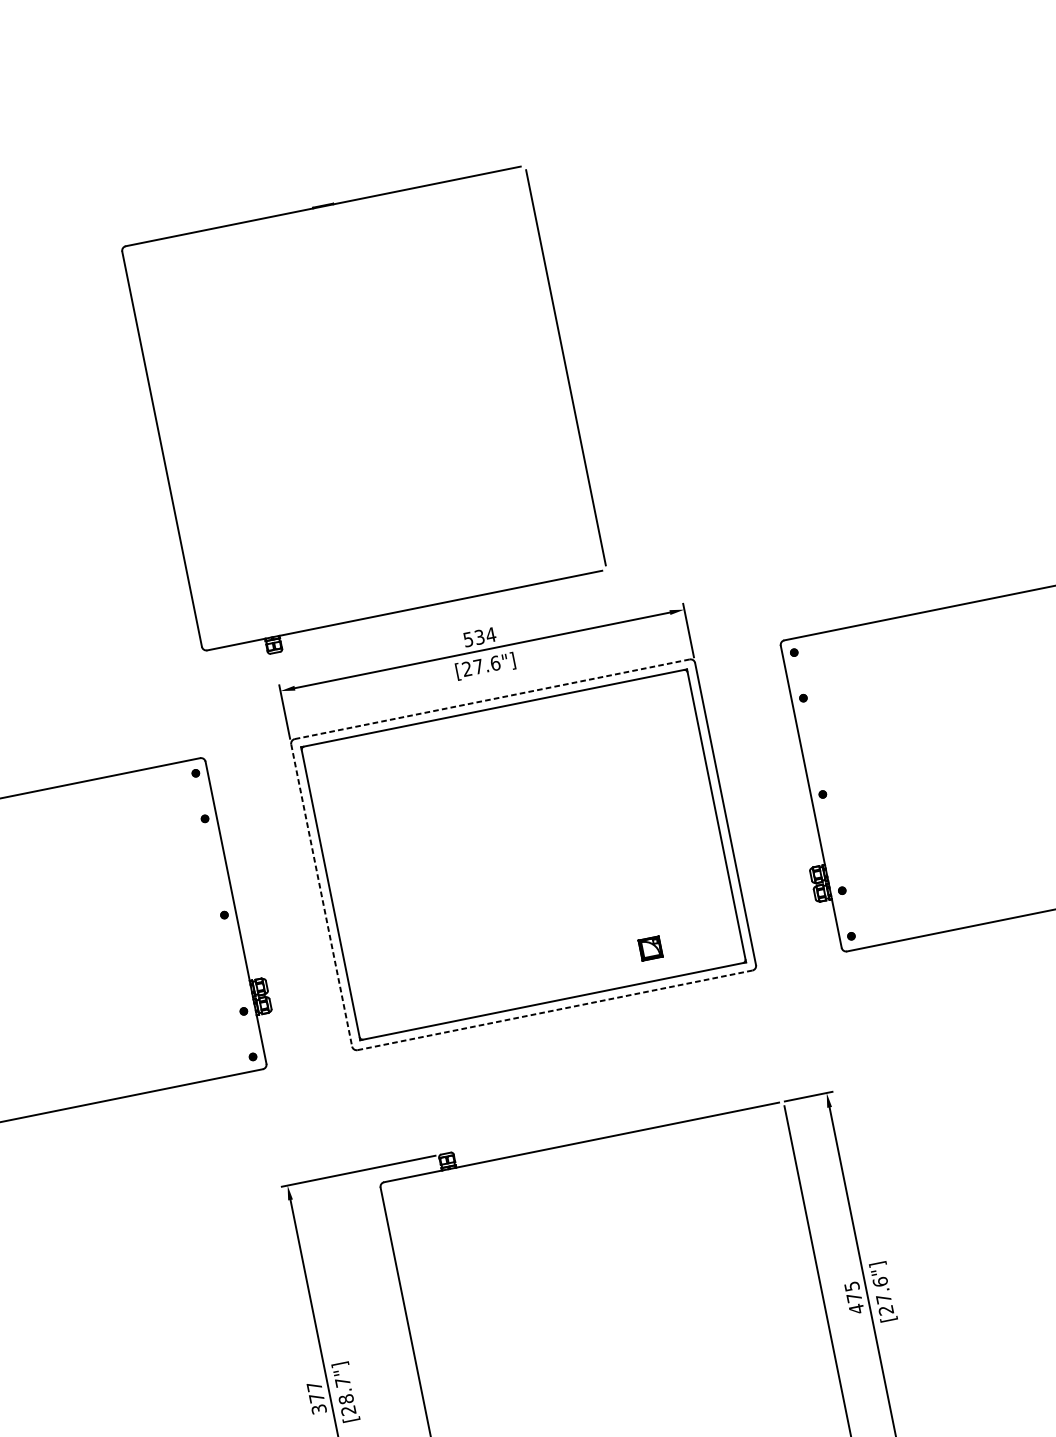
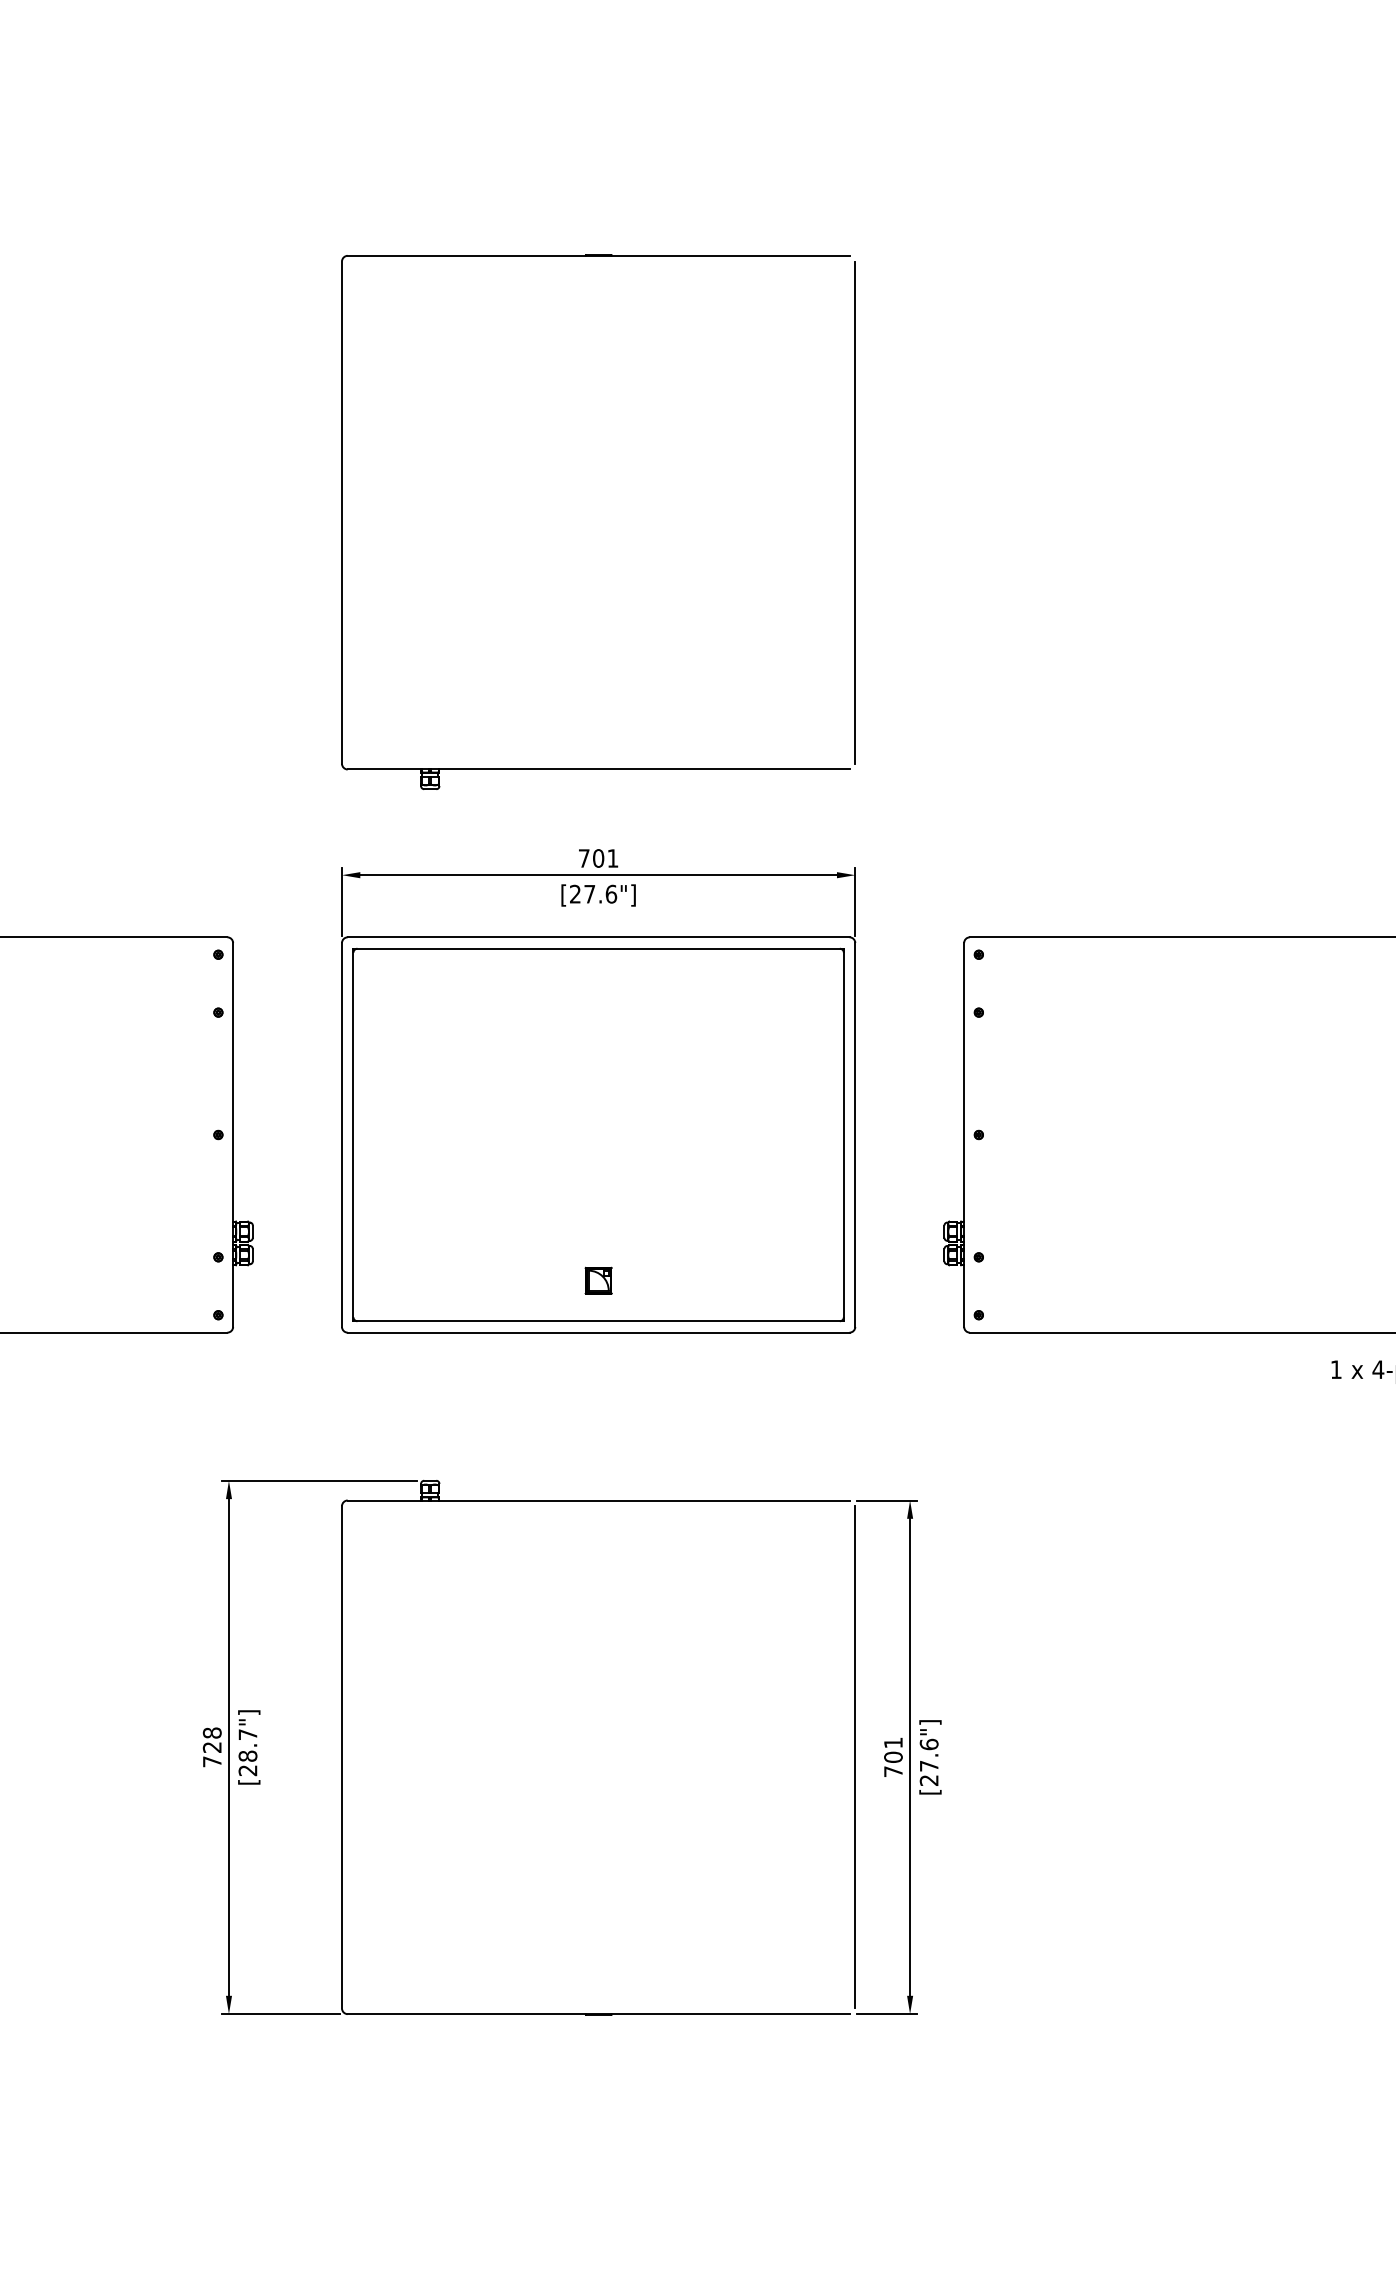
part: (404, 609) -> (598, 768), moved
text: (479, 637) -> (598, 858), 534 -> 701
line: (492, 699) -> (598, 937), dashed -> solid
line: (322, 895) -> (342, 1135), dashed -> solid
part: (650, 948) -> (598, 1280), moved
line: (554, 1010) -> (598, 1332), dashed -> solid
text: (854, 1297) -> (893, 1757), 475 -> 701
text: (316, 1398) -> (211, 1747), 377 -> 728

